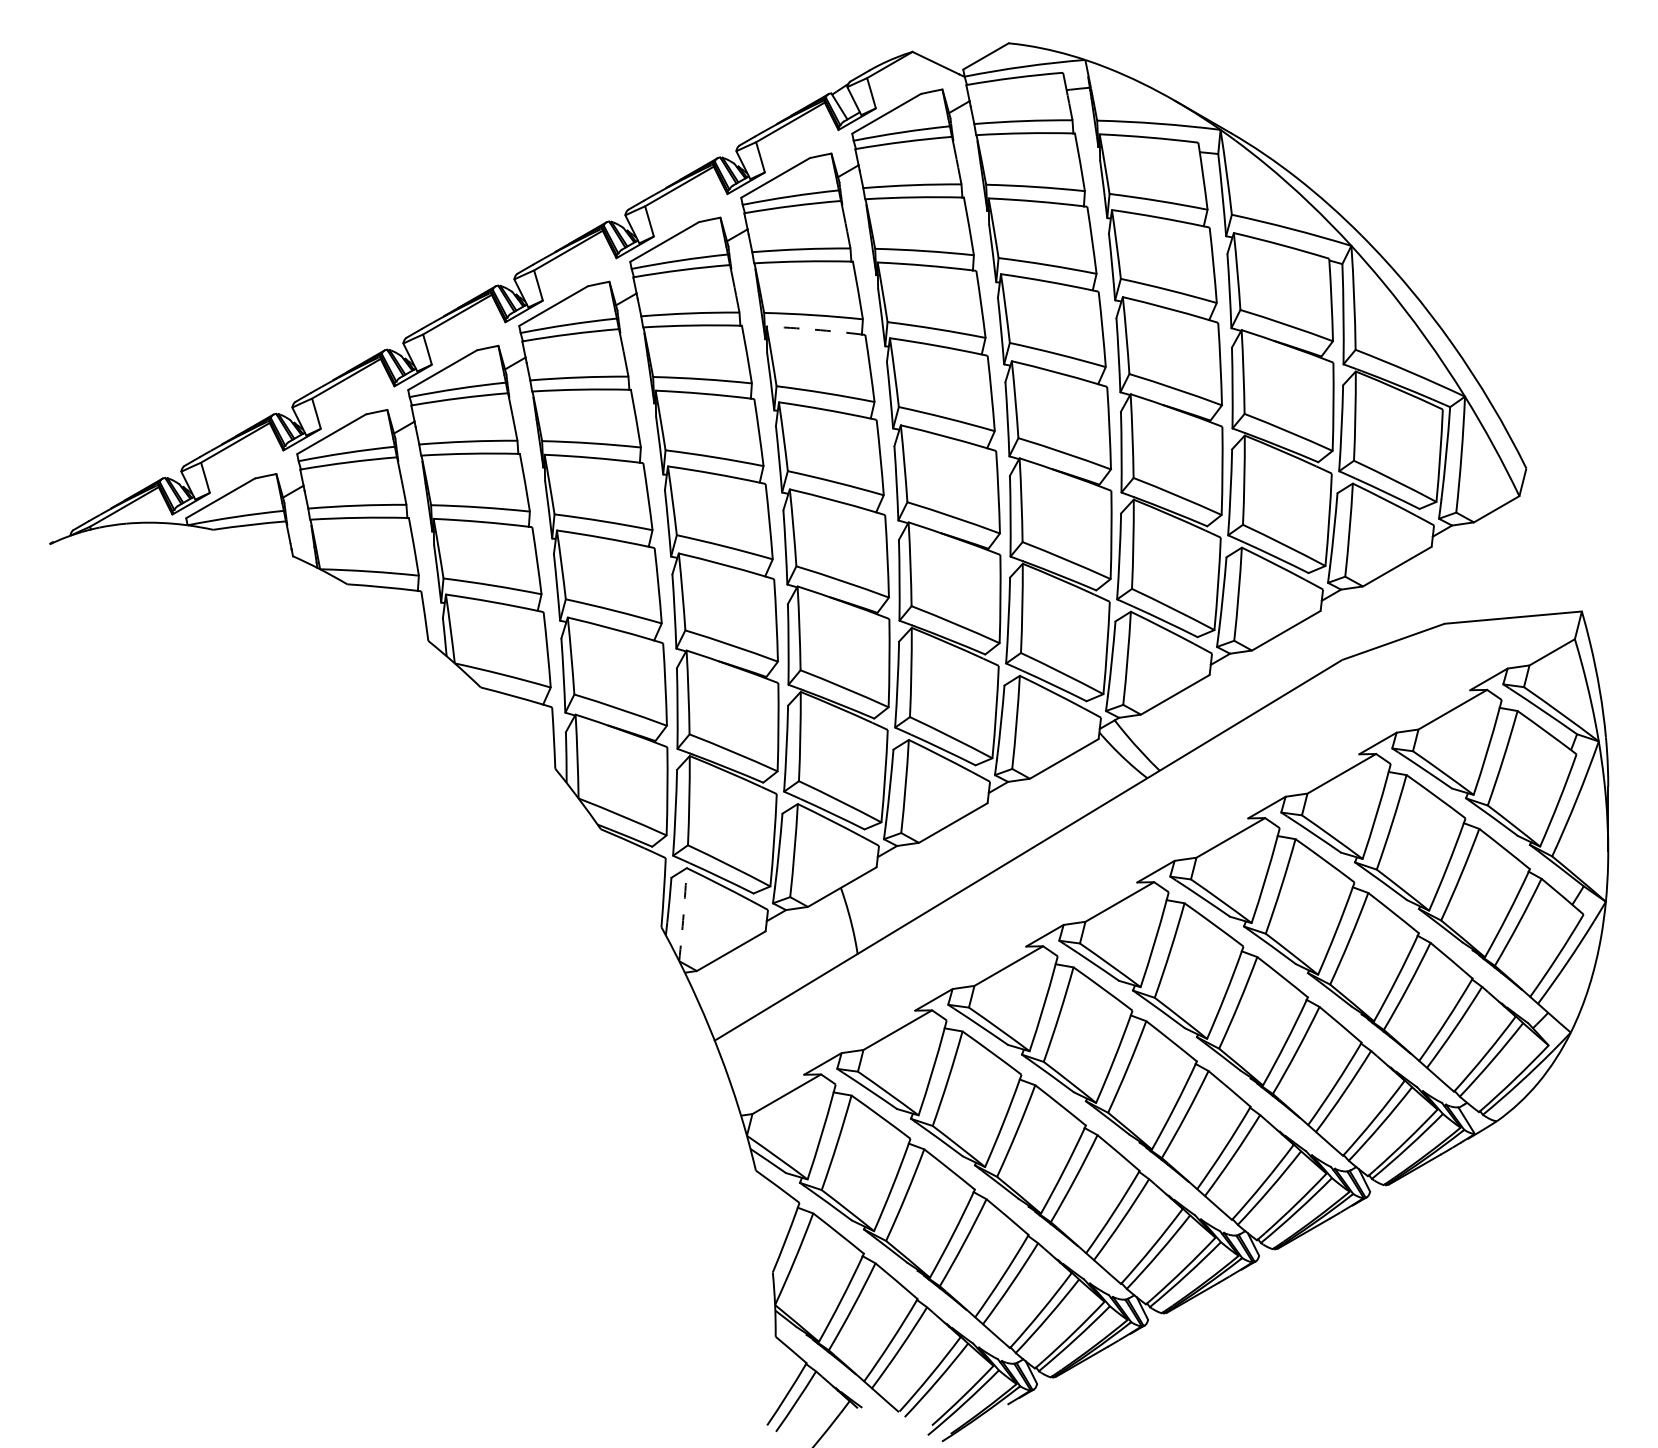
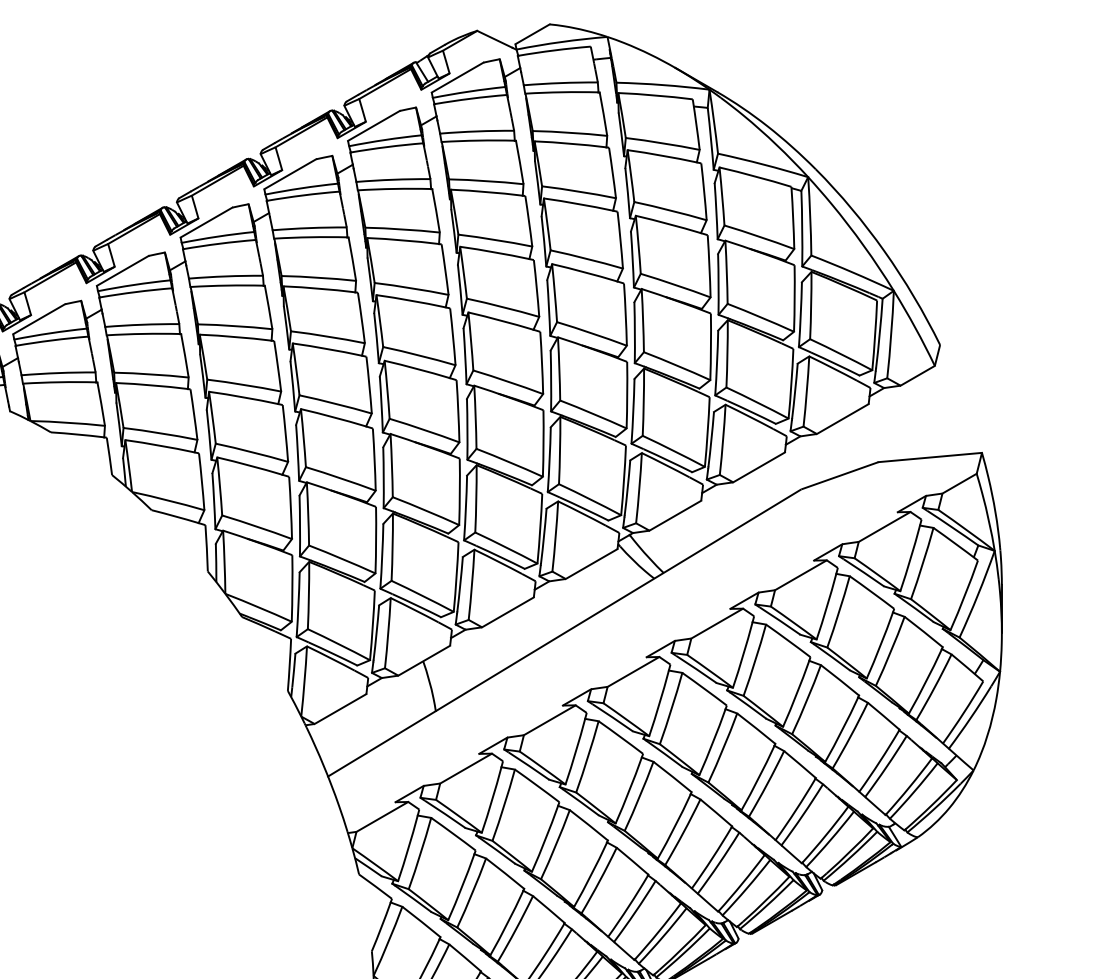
arc: (814, 329) -> (403, 240), dashed -> solid
arc: (683, 914) -> (304, 681), dashed -> solid

